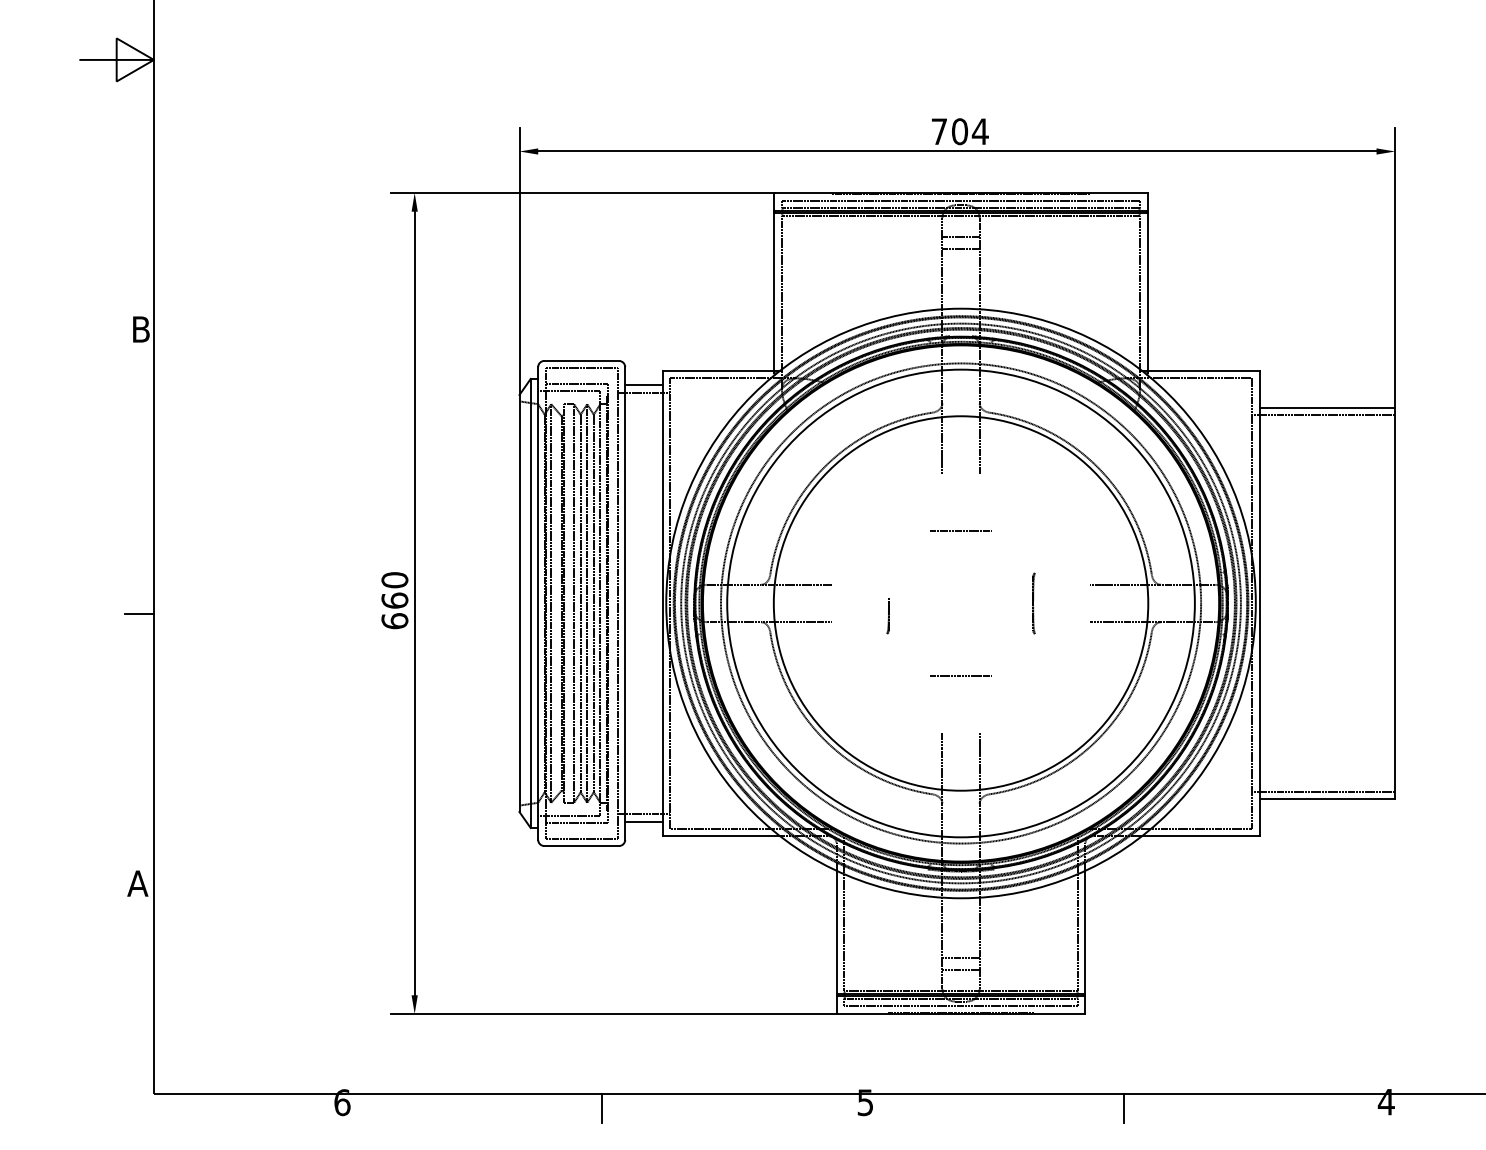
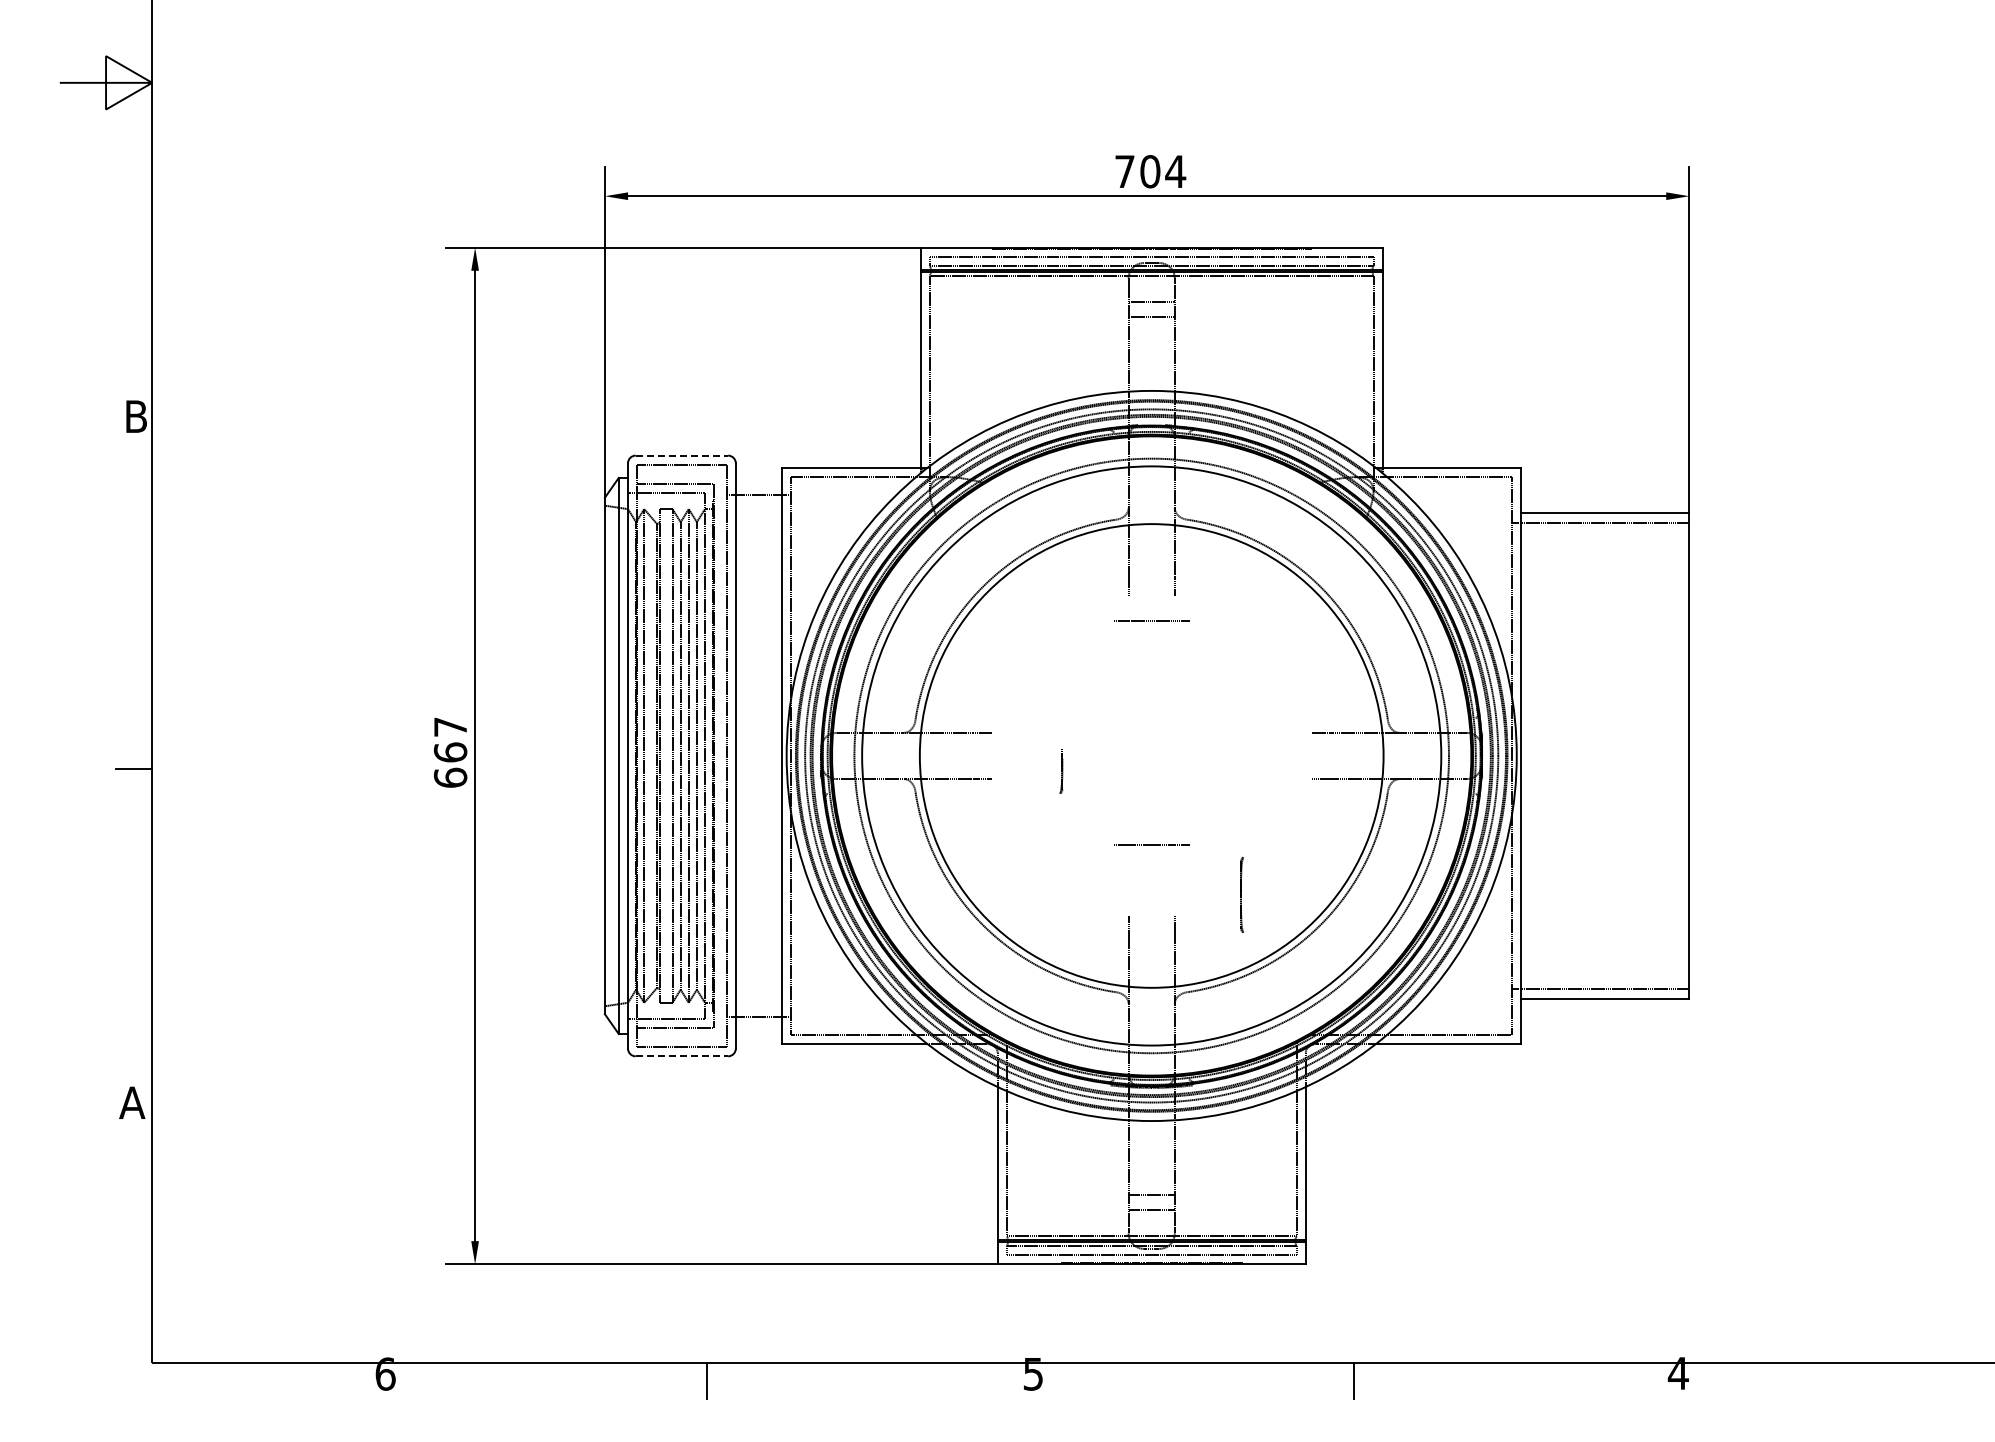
line: (582, 360) -> (682, 455), solid -> dashed
line: (643, 385) -> (758, 485), removed
line: (960, 531) -> (1150, 620), moved
text: (394, 580) -> (450, 727), 660 -> 667
line: (1033, 603) -> (1241, 894), moved
line: (643, 821) -> (758, 1026), removed
line: (582, 846) -> (682, 1056), solid -> dashed

